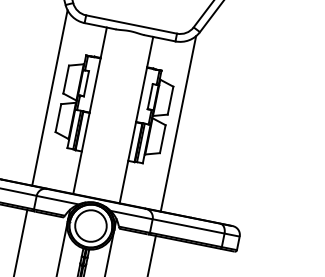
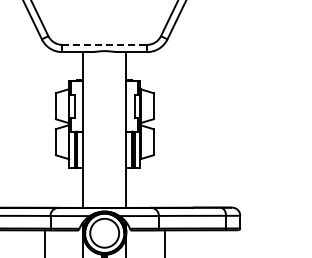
line: (132, 24) -> (105, 44), solid -> dashed
line: (49, 97) -> (44, 125), removed
line: (178, 123) -> (164, 125), removed

